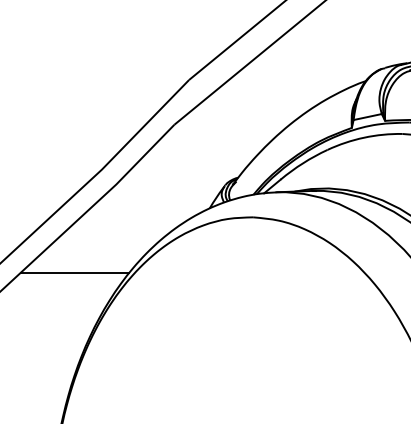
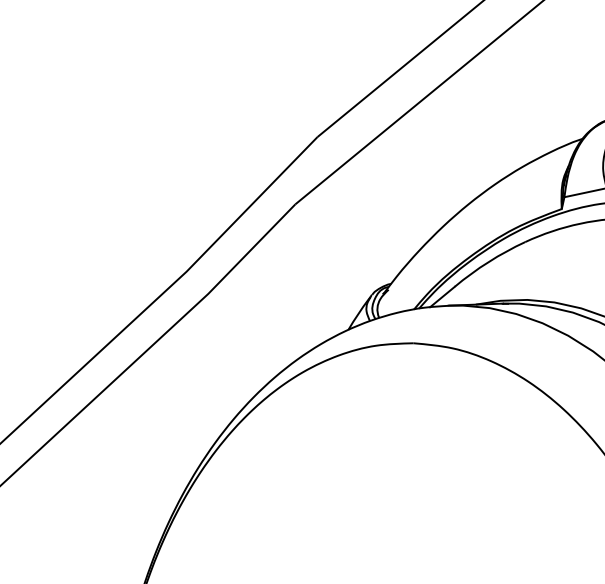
line: (74, 272) -> (145, 426), removed

